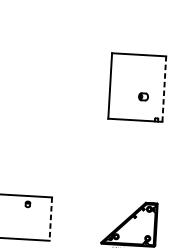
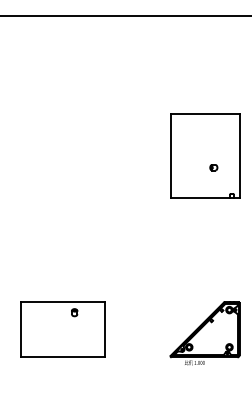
line: (164, 89) -> (239, 156), dashed -> solid
part: (143, 96) -> (213, 167), size x0.62
line: (50, 218) -> (104, 329), dashed -> solid

